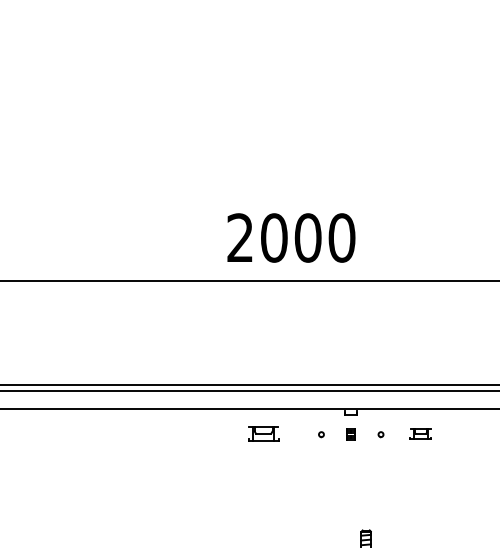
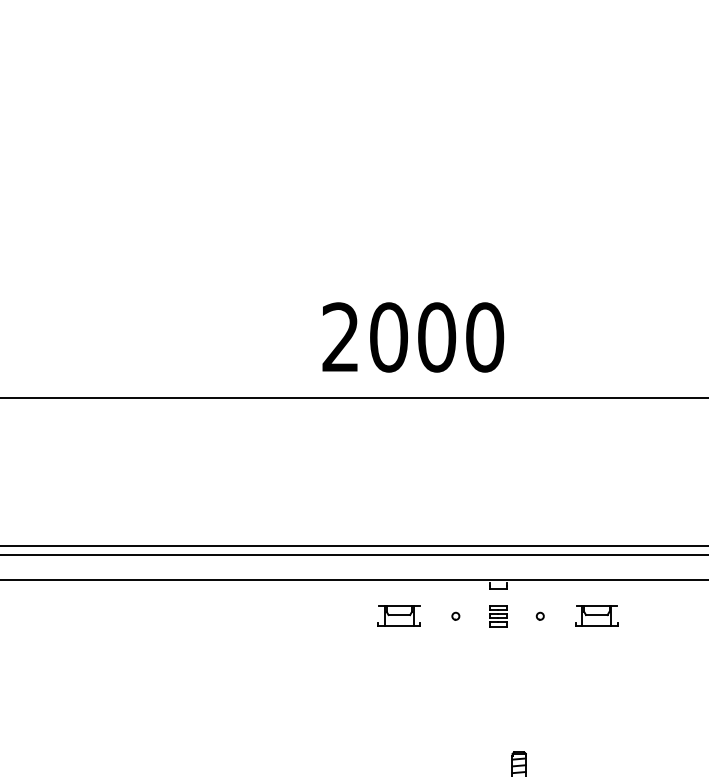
part: (263, 433) -> (399, 614), moved
part: (420, 433) -> (596, 614), size x1.43
part: (350, 434) -> (497, 616), size x1.43

